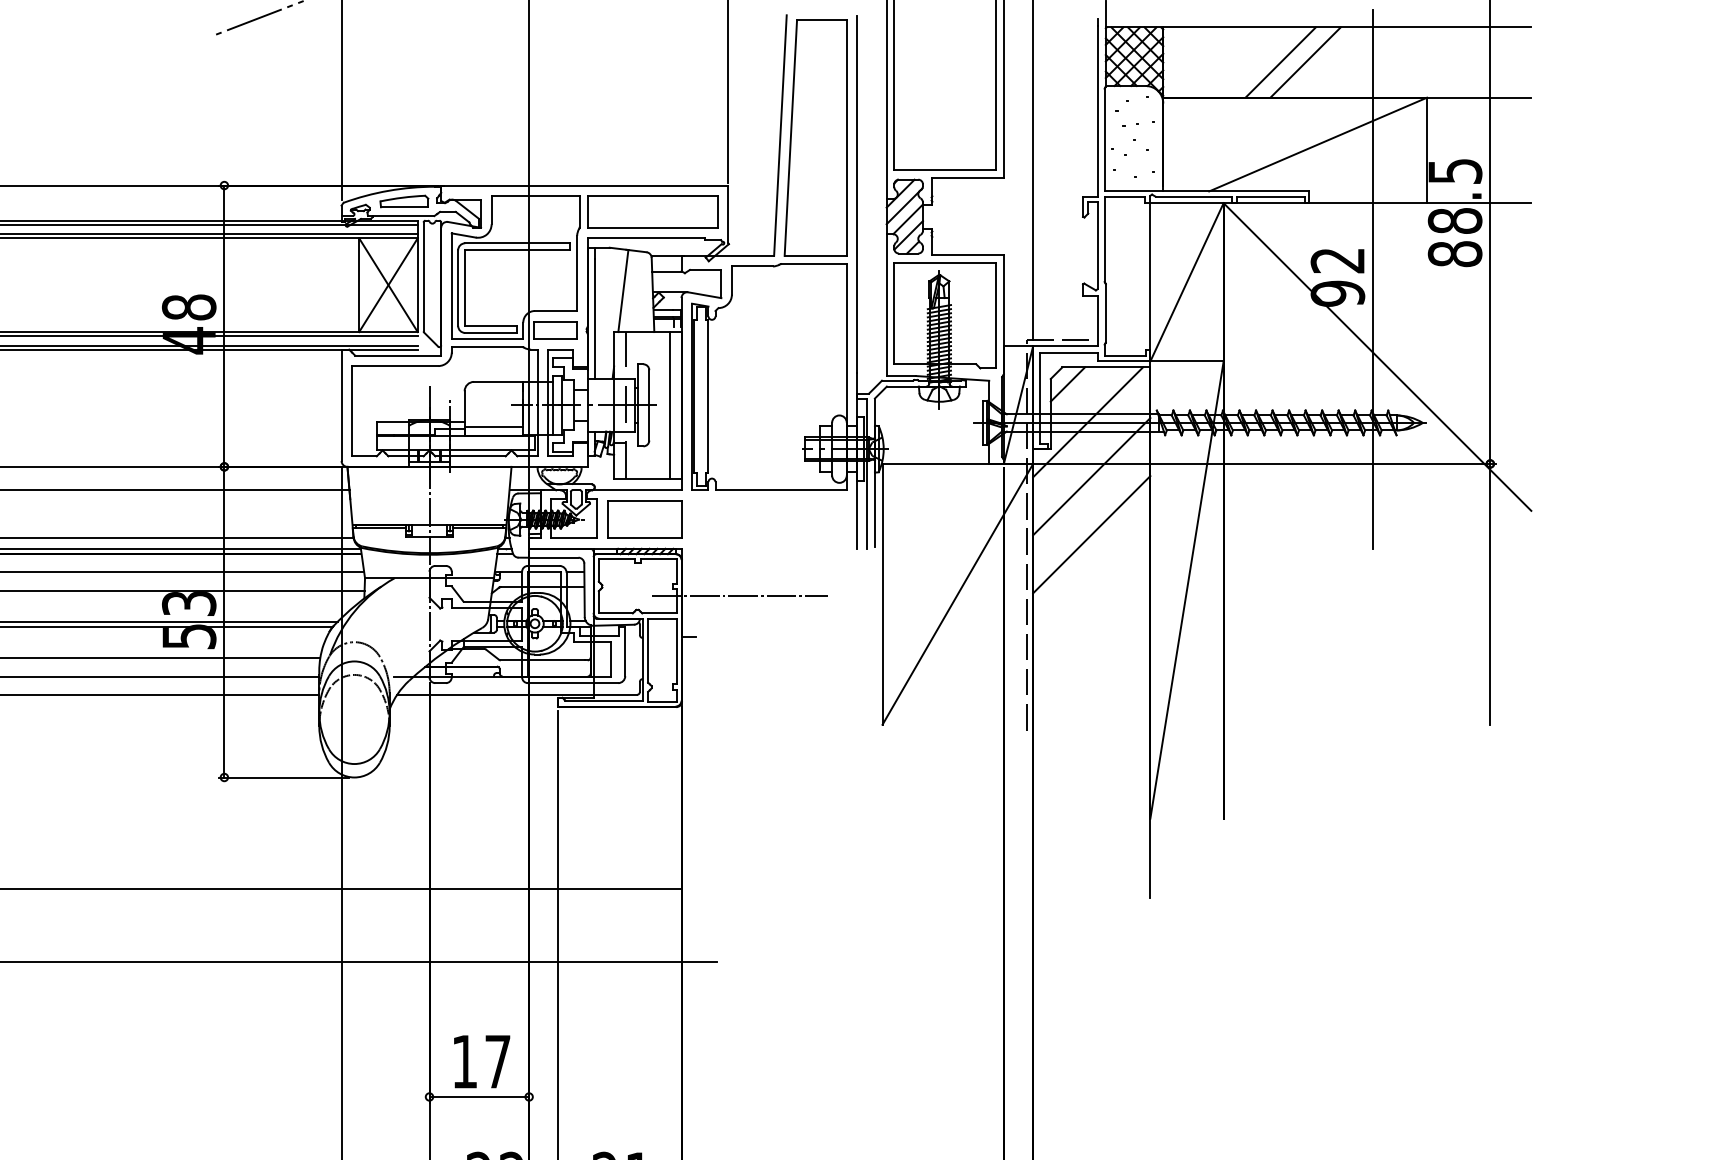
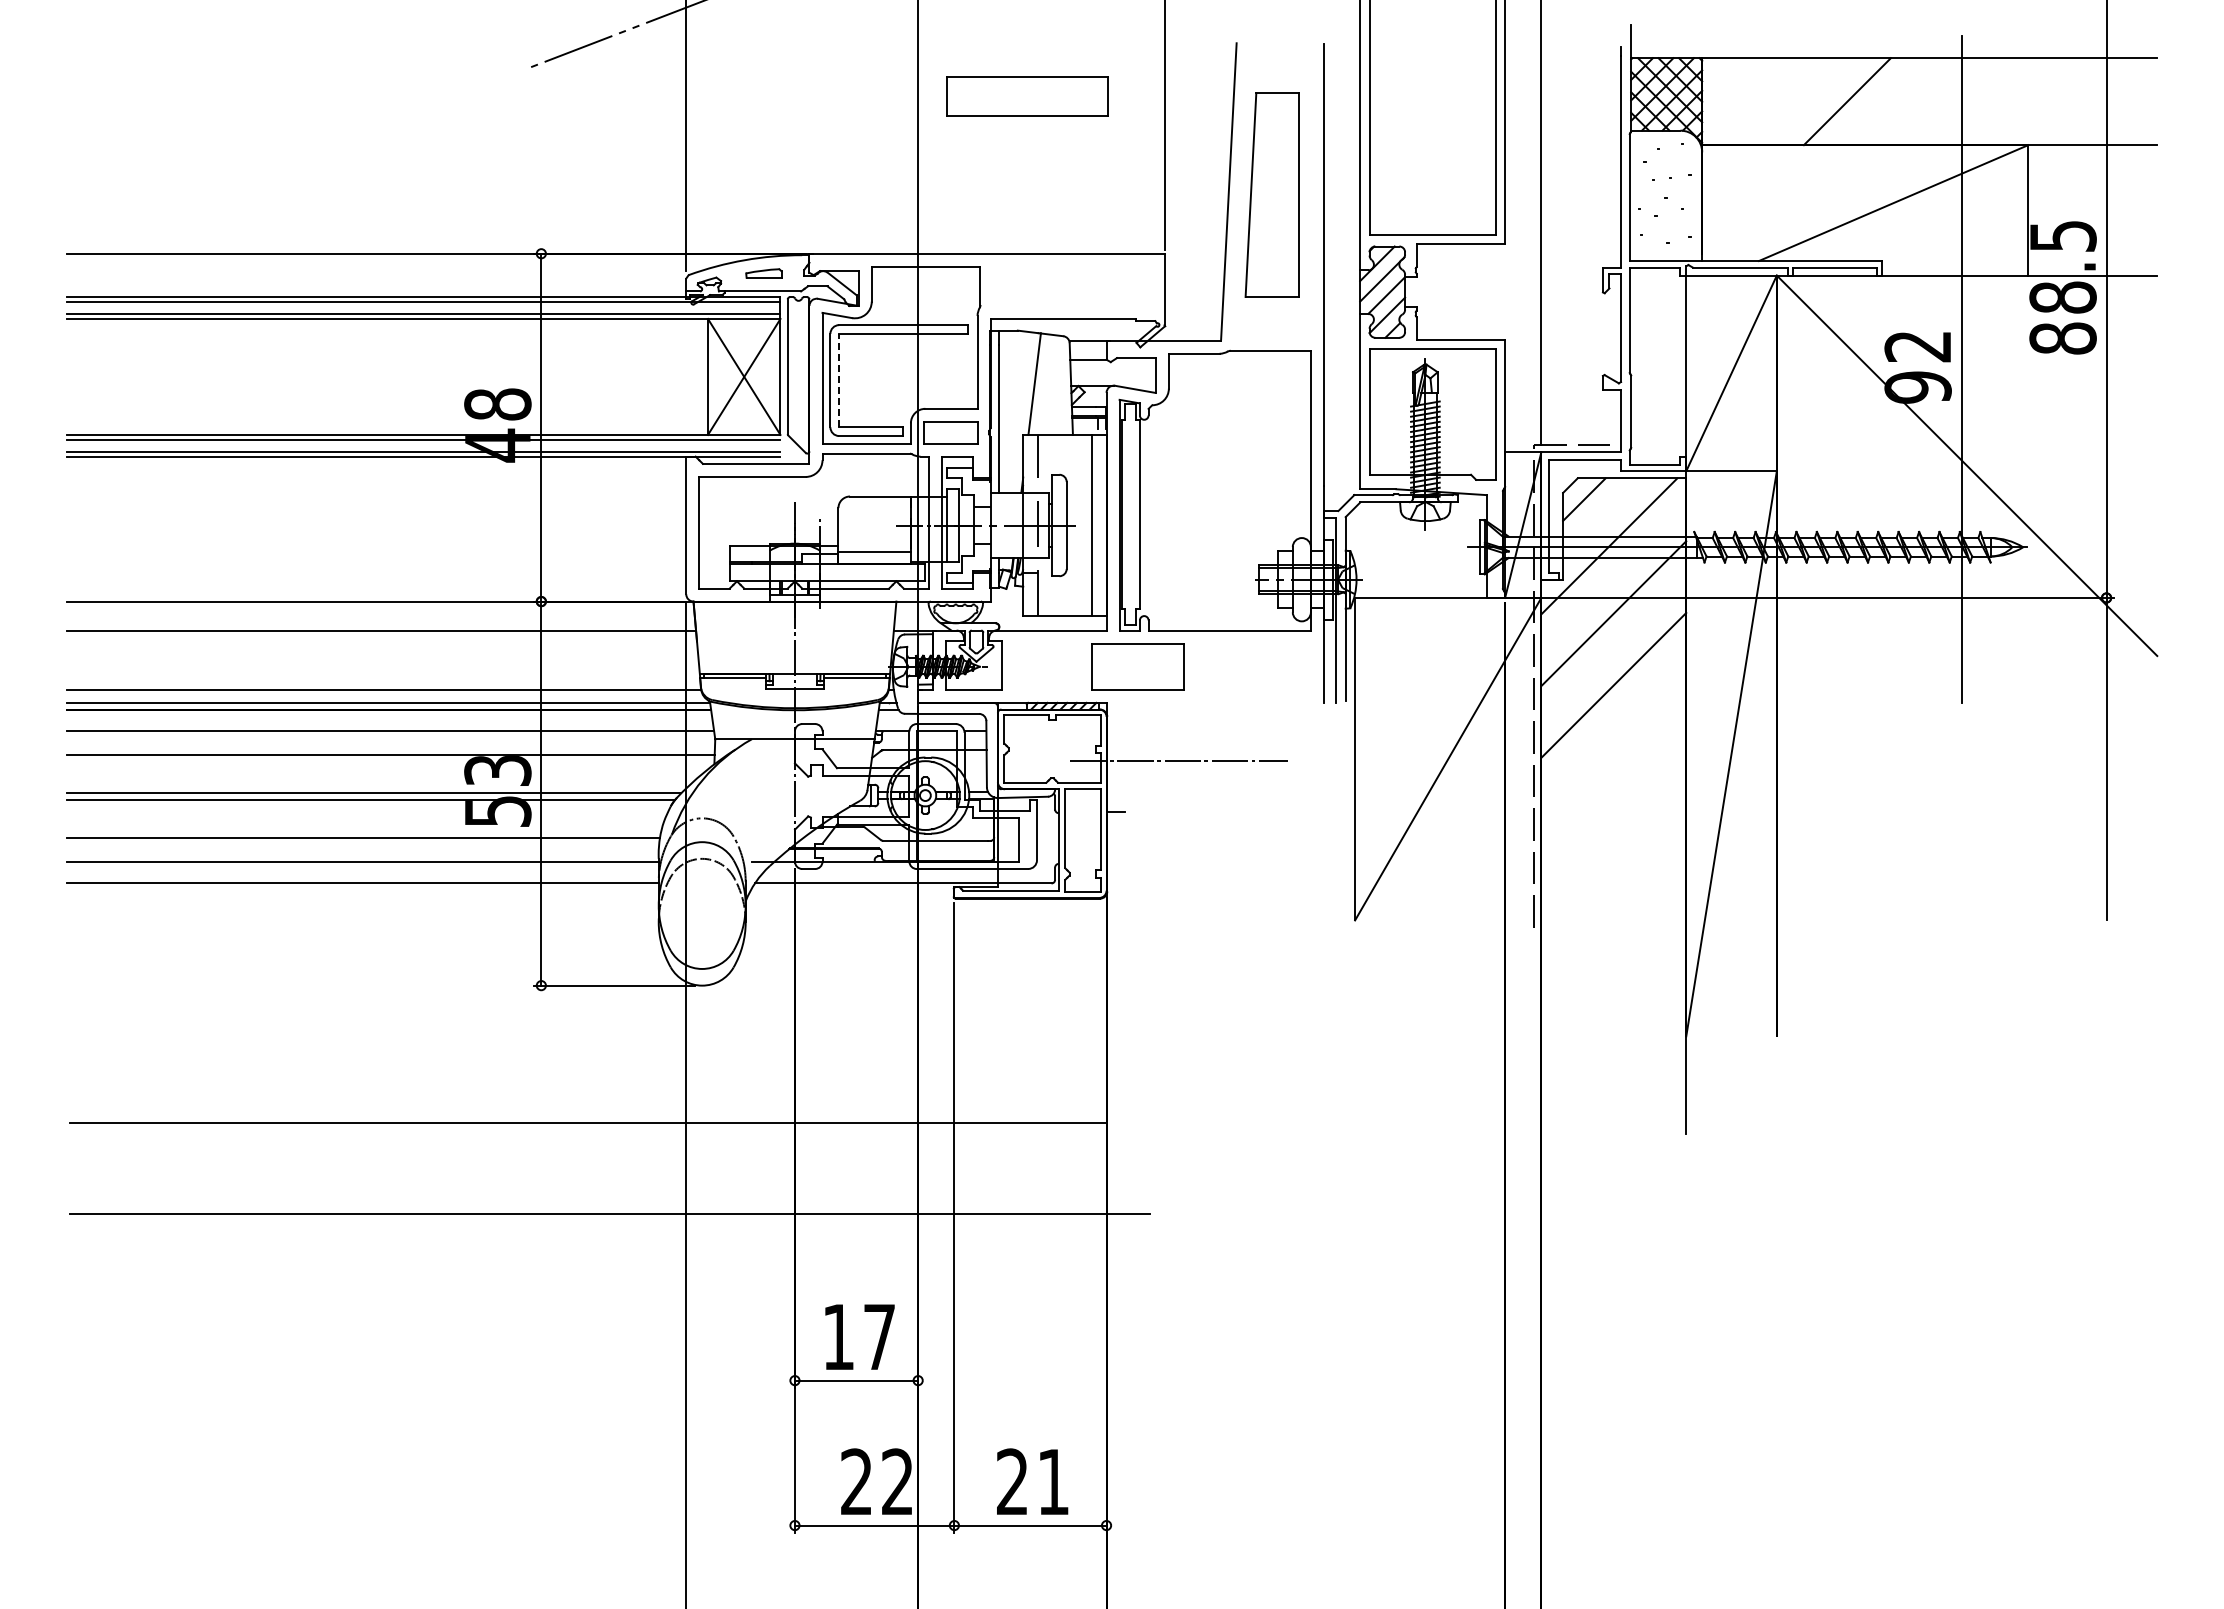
line: (1305, 62) -> (1877, 101), removed
part: (815, 137) -> (1272, 194), size x0.7
part: (404, 201) -> (763, 273), size x0.6
part: (653, 212) -> (1027, 96), moved
line: (465, 288) -> (839, 380), solid -> dashed
part: (644, 519) -> (1137, 666), moved

